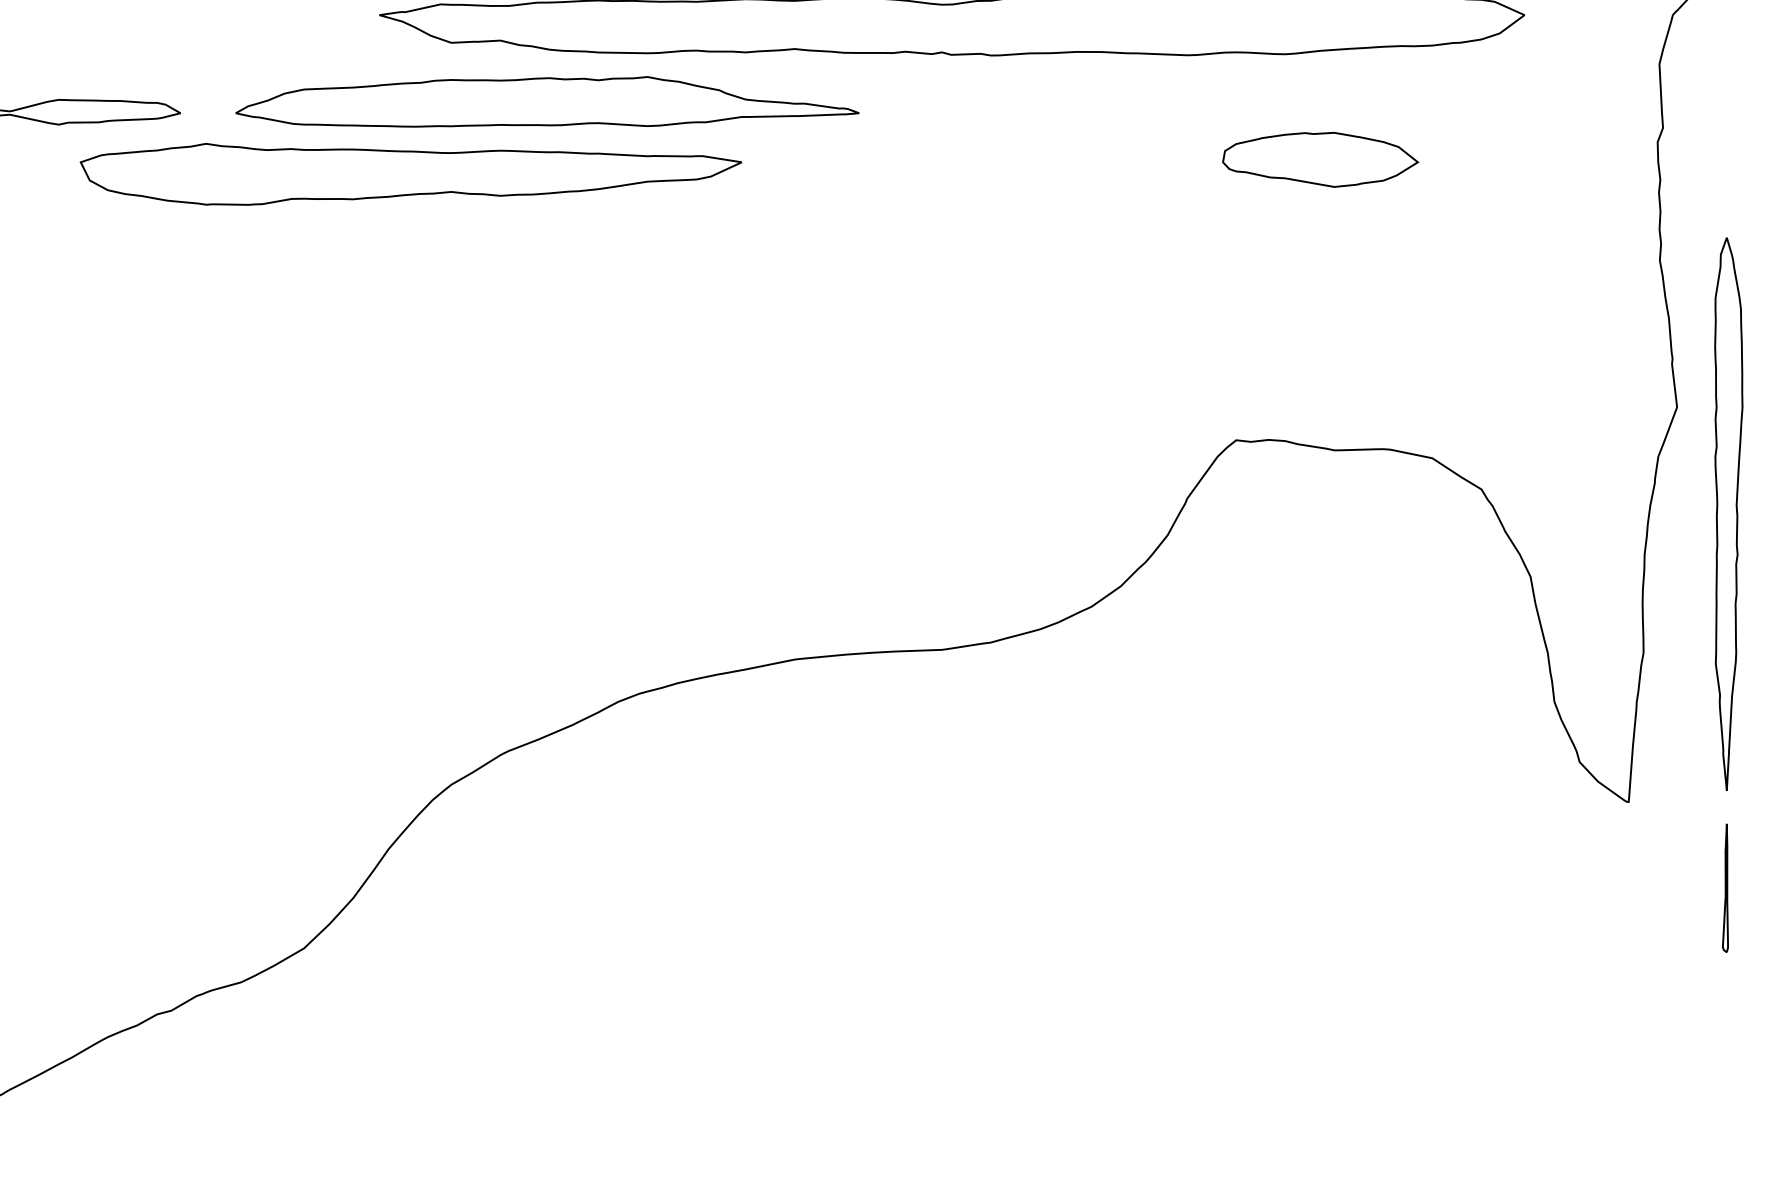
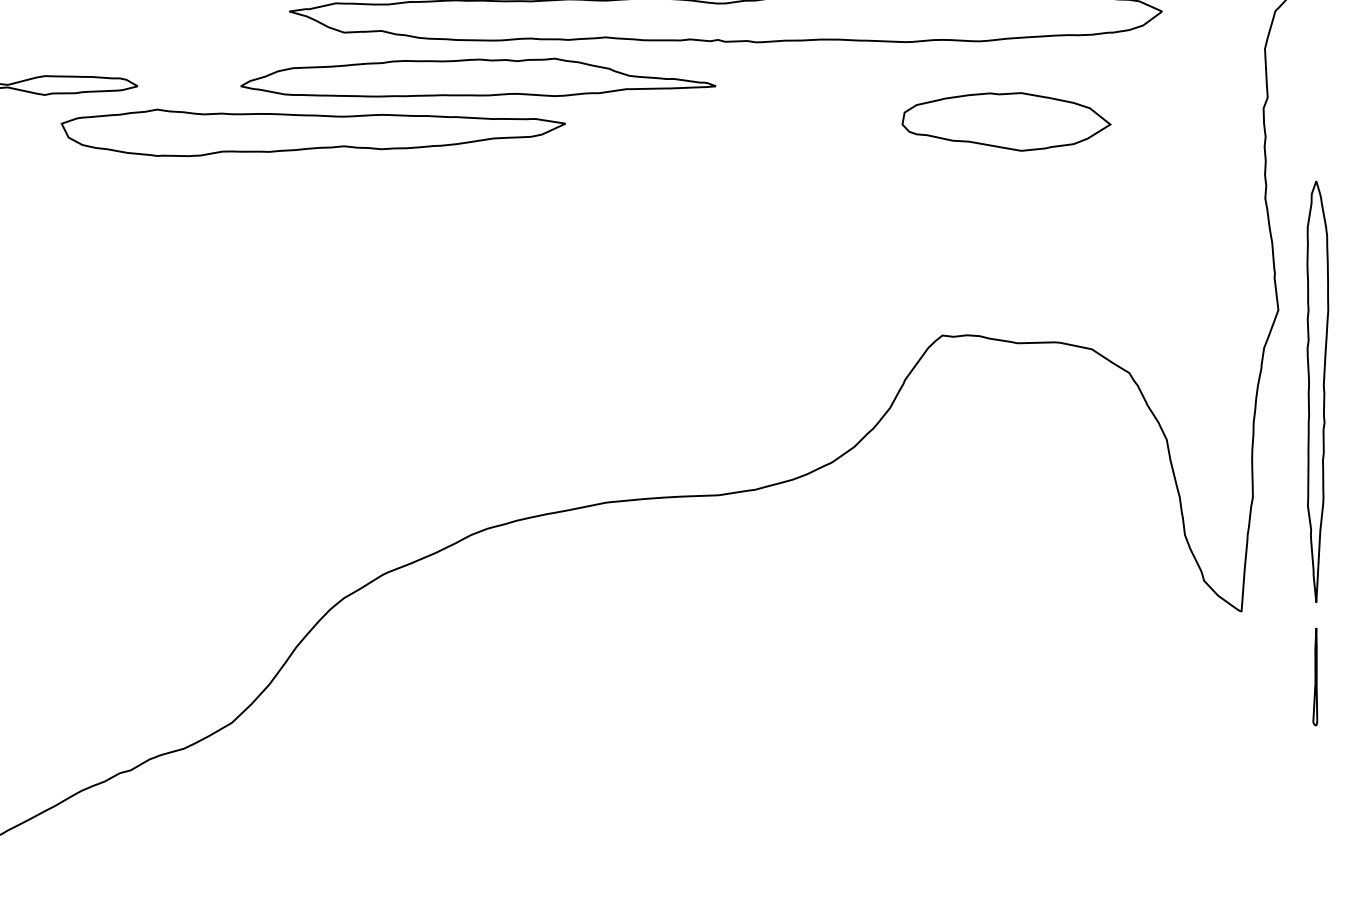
part: (547, 101) -> (478, 77), moved
part: (1320, 159) -> (1006, 121), size x1.4

